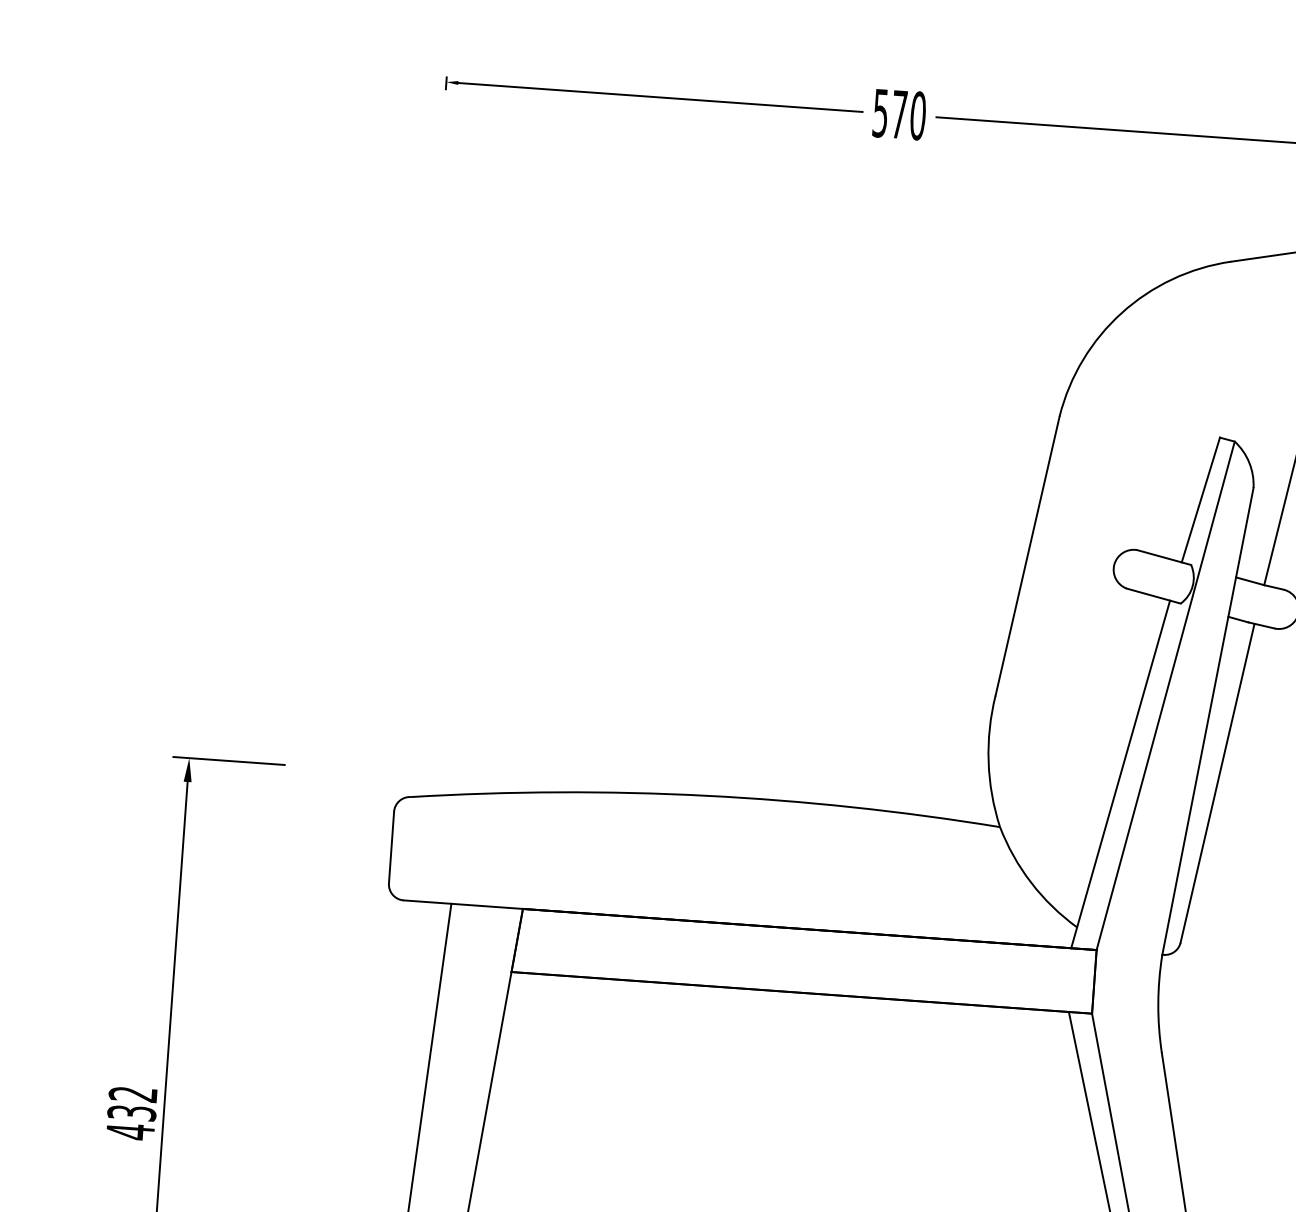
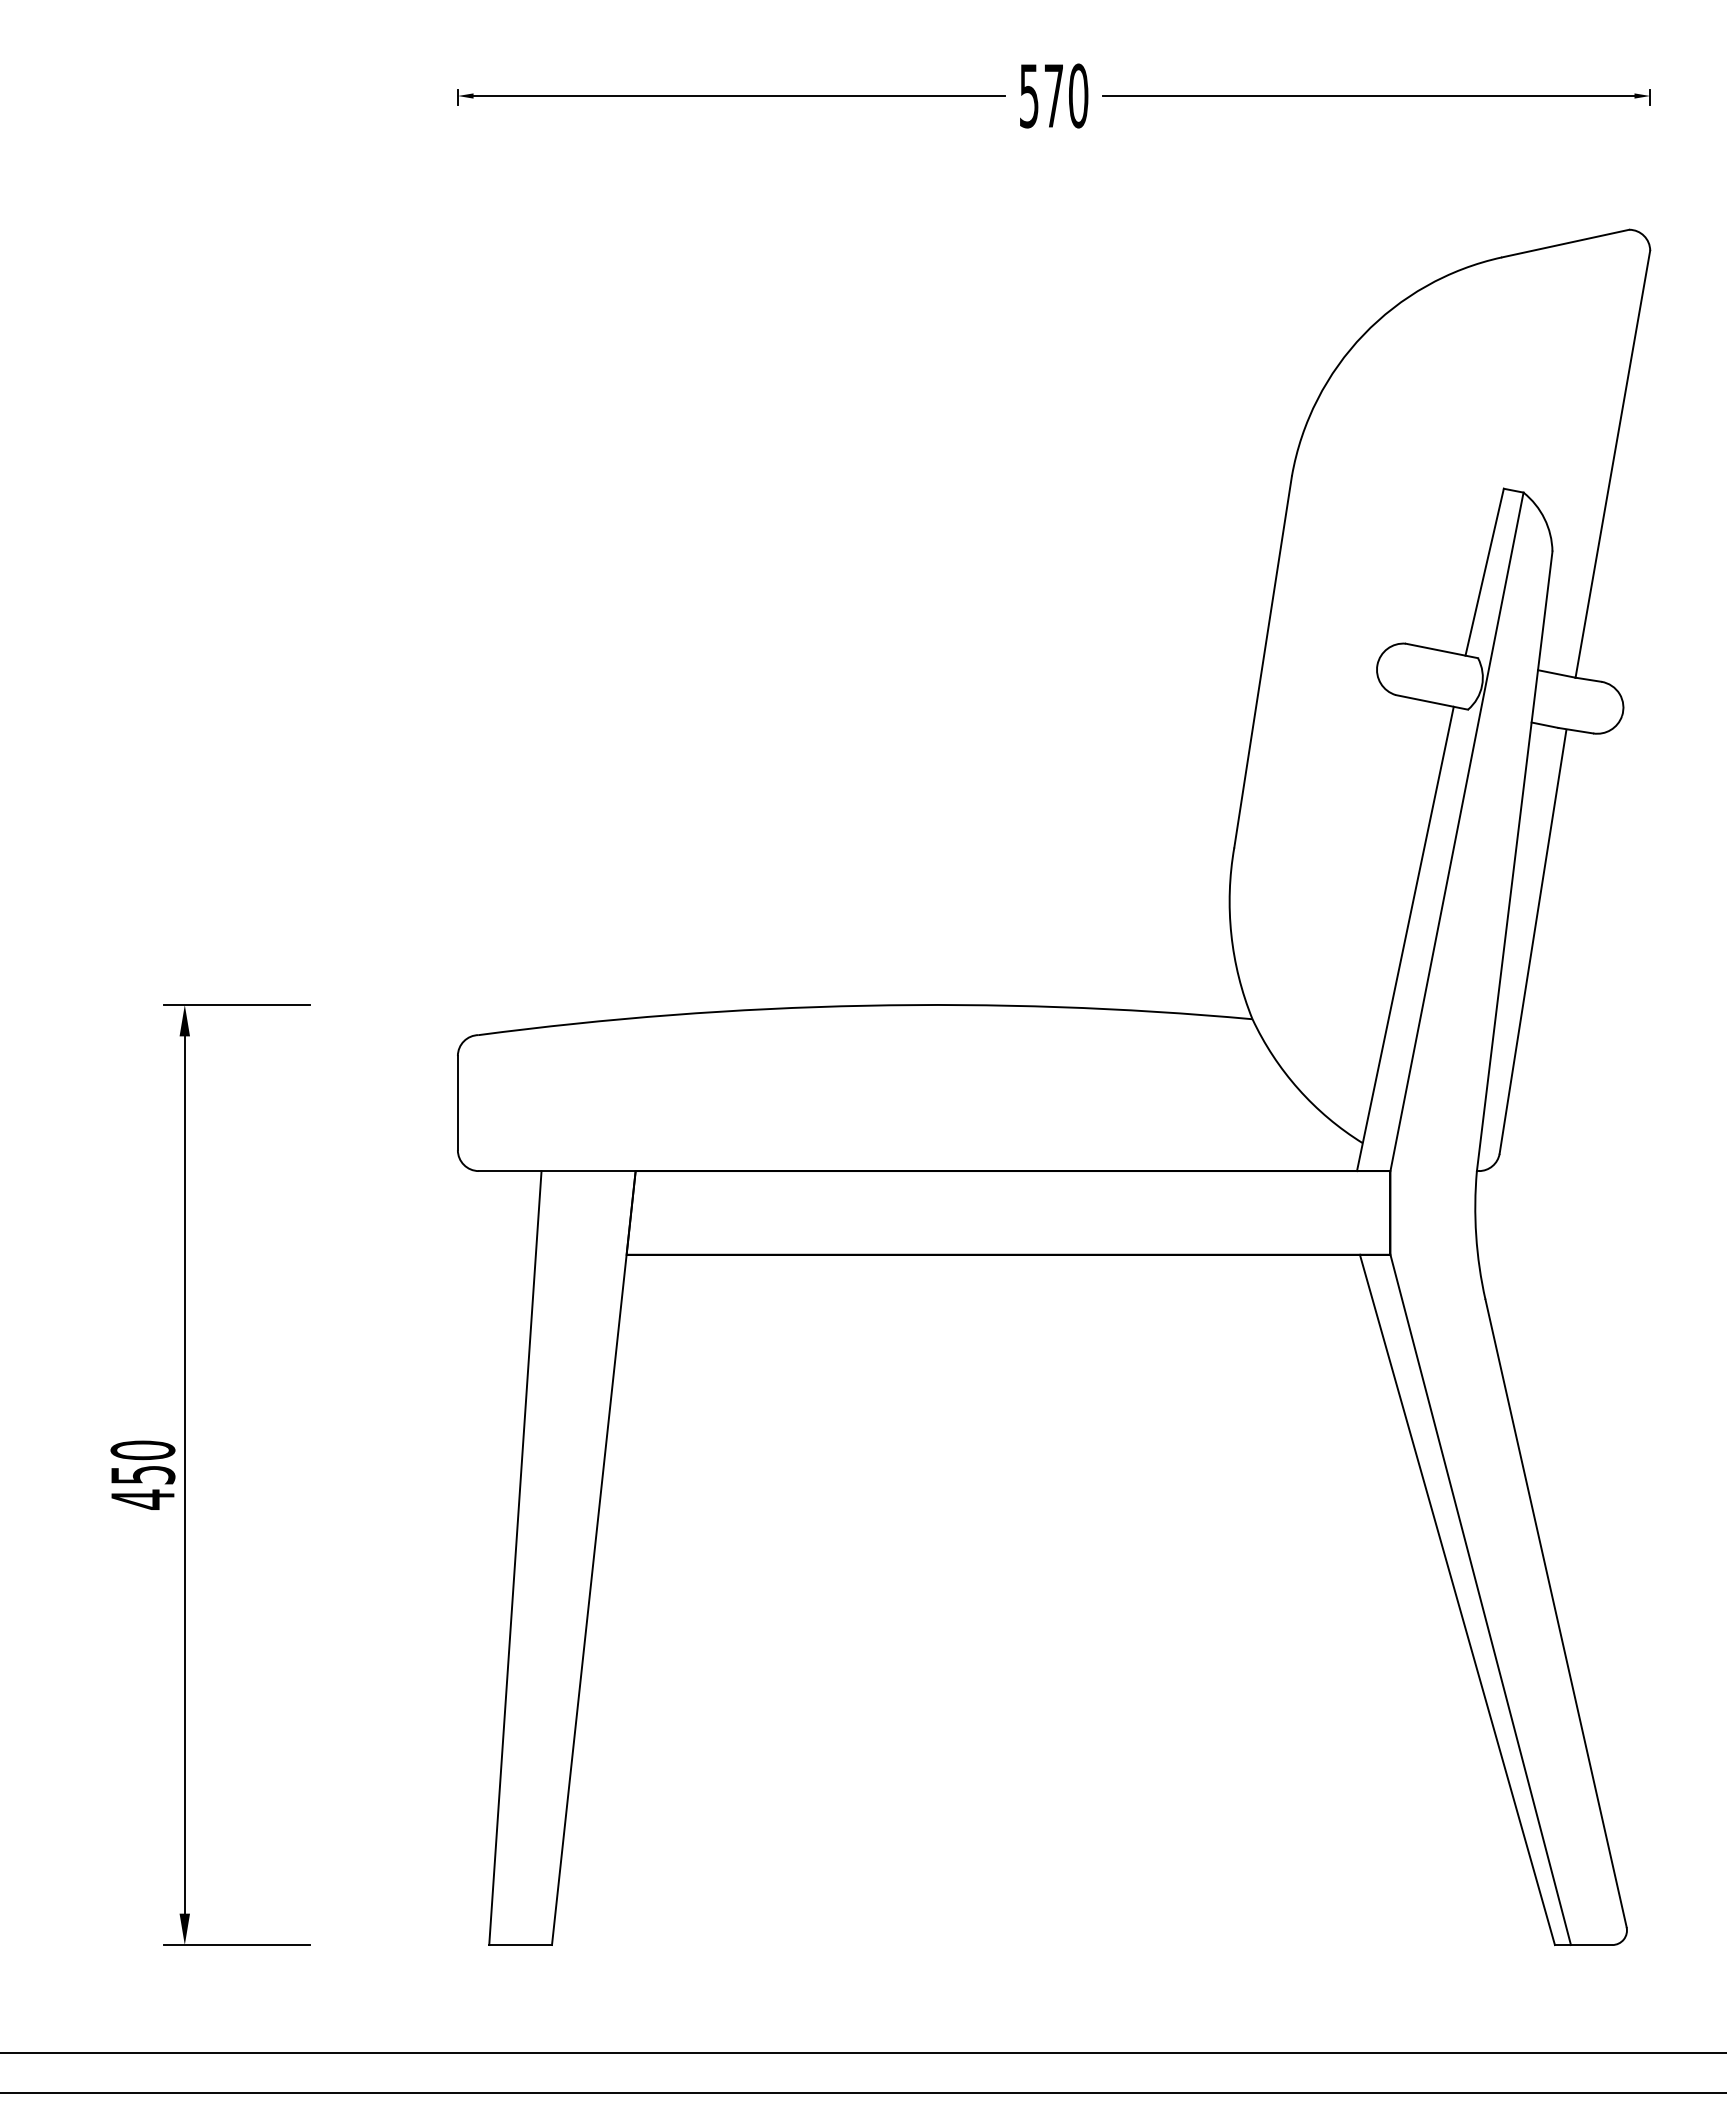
text: (132, 1103) -> (142, 1462), 432 -> 450

